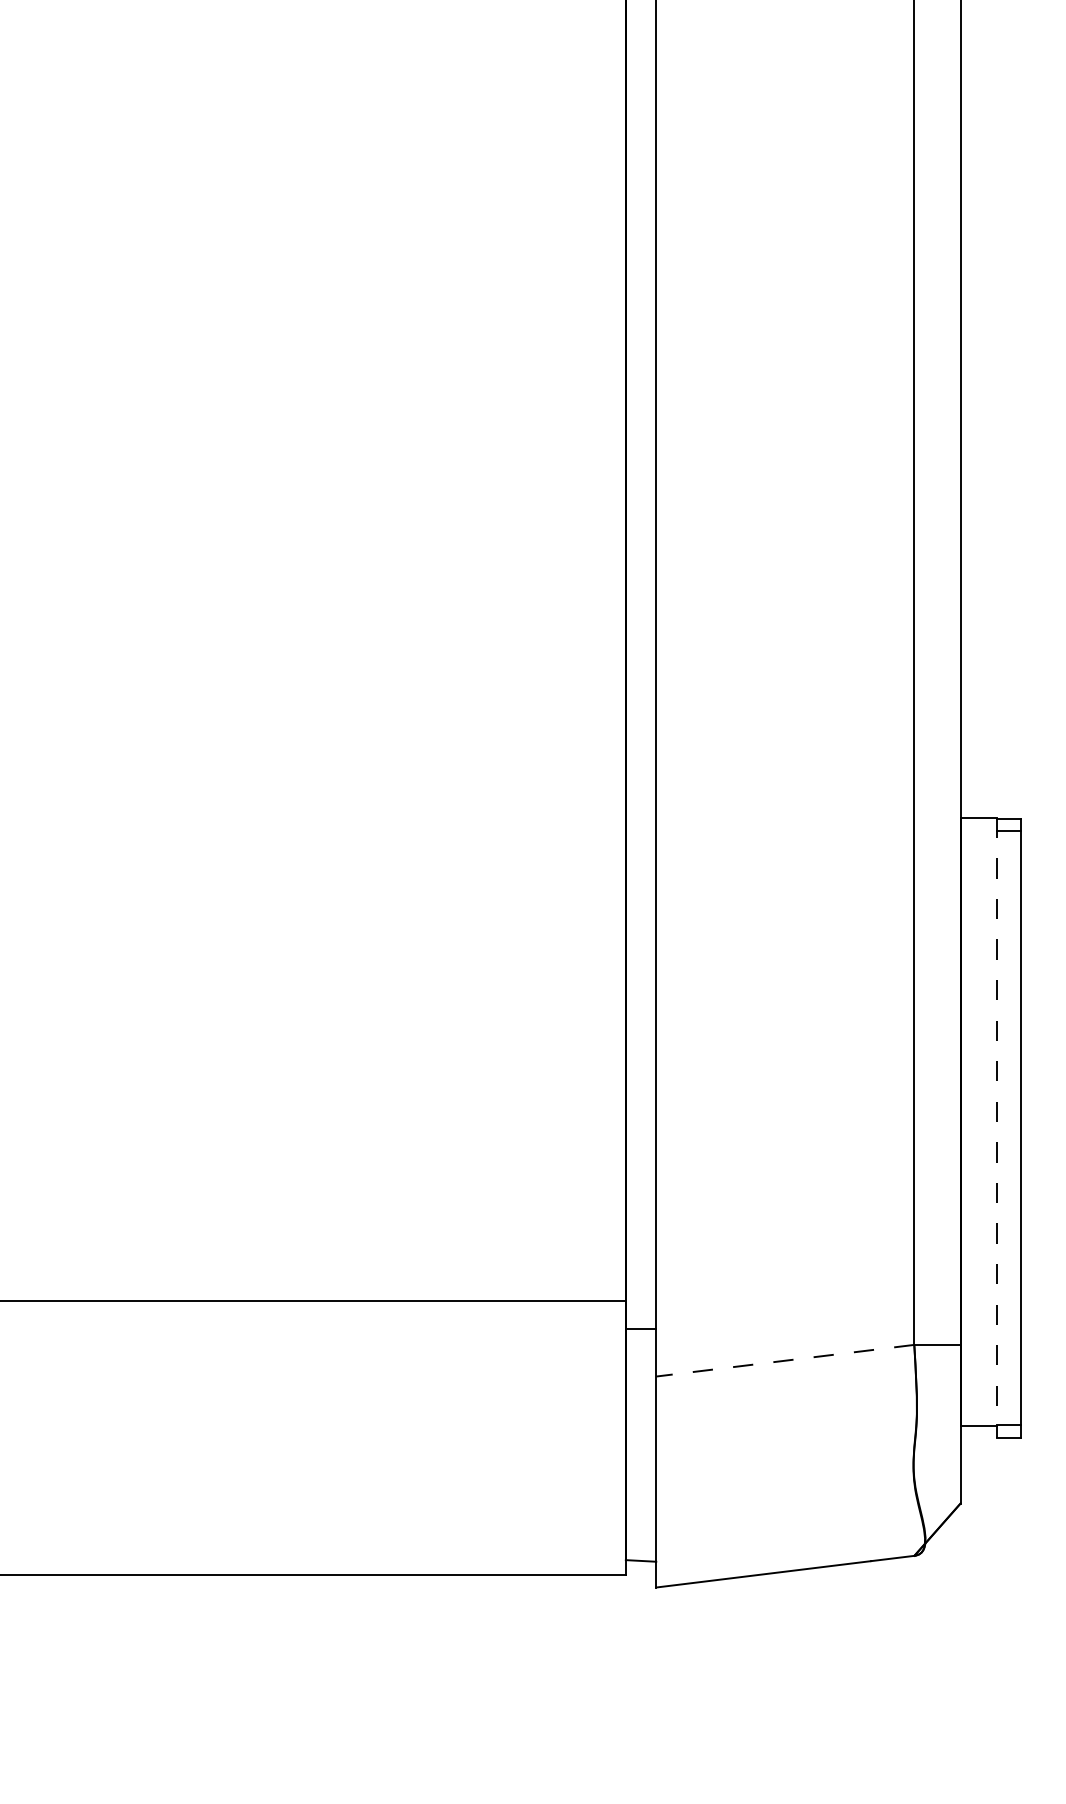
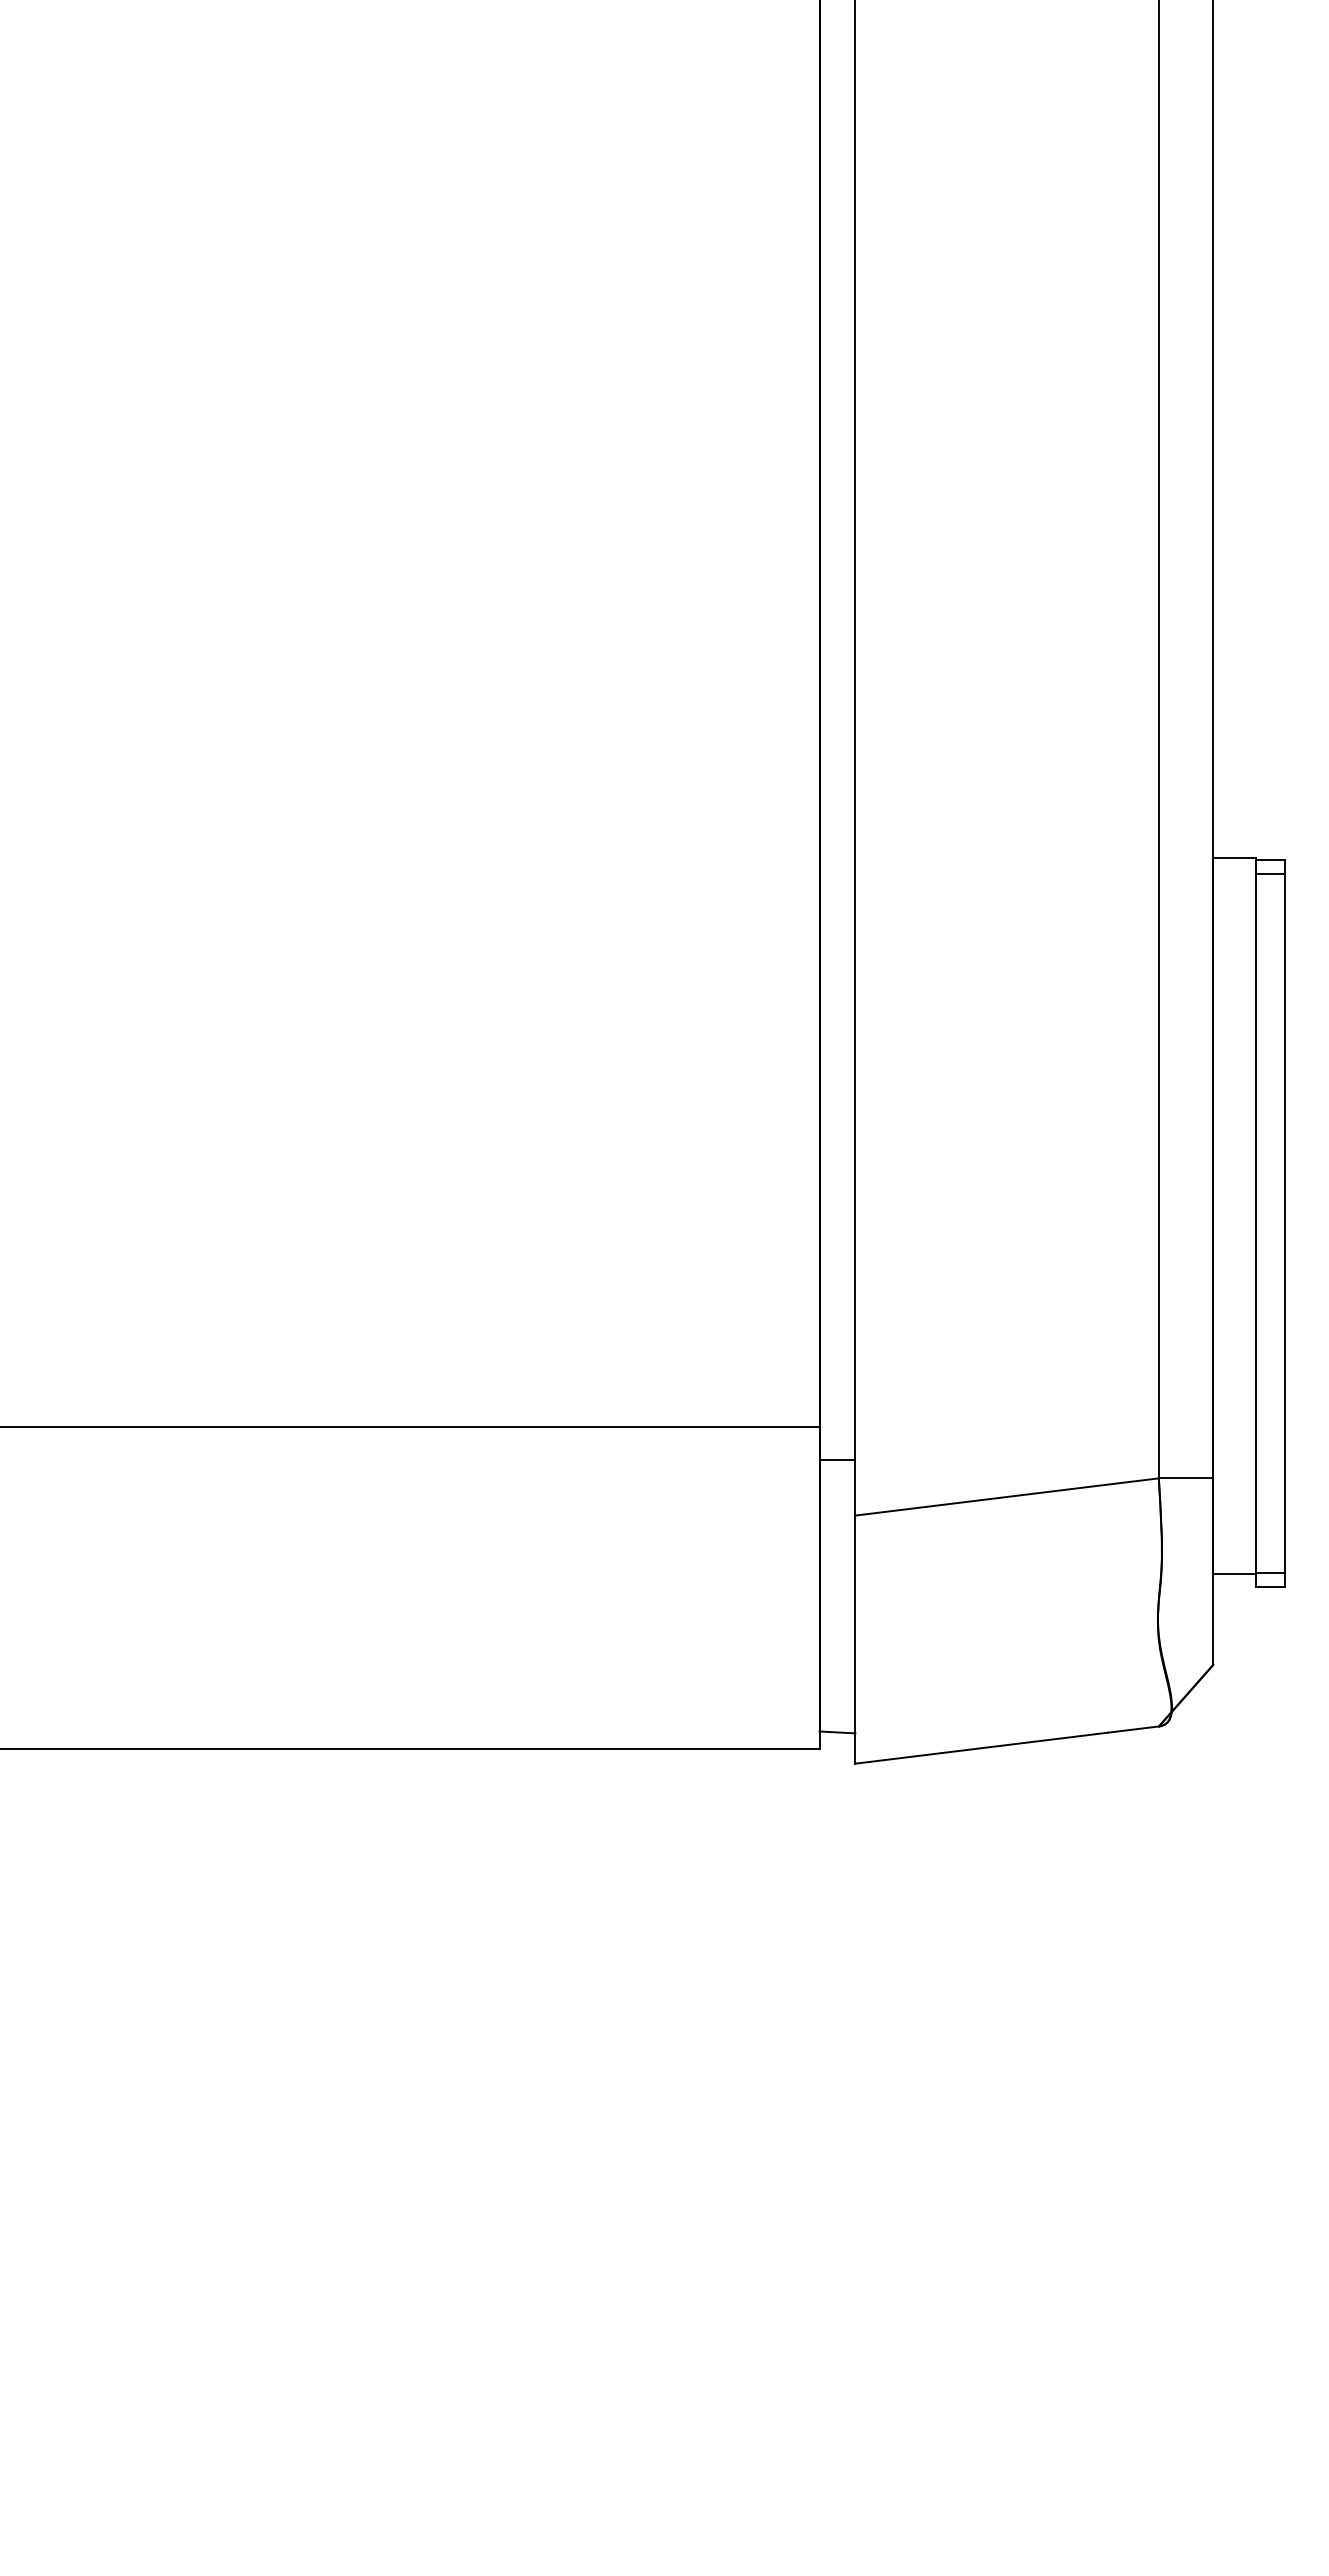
line: (997, 1127) -> (1256, 1222), dashed -> solid
line: (785, 1360) -> (1007, 1496), dashed -> solid

